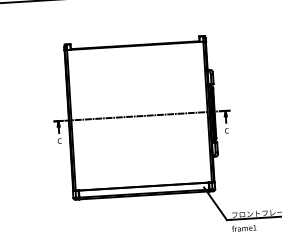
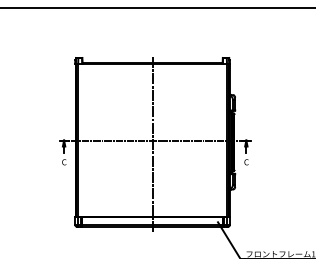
line: (139, 119) -> (152, 144), added

